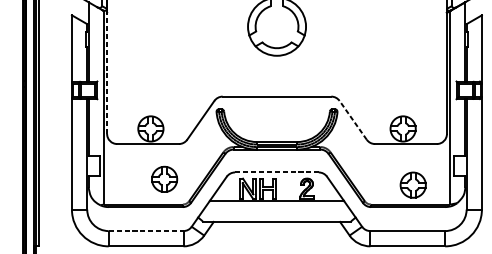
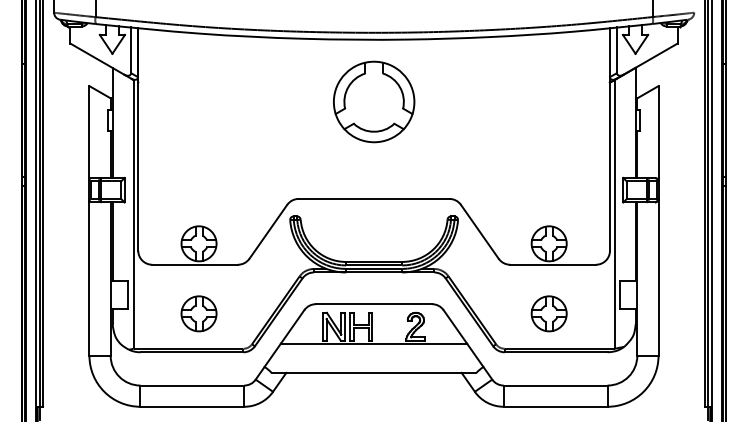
line: (107, 73) -> (138, 166), dashed -> solid
line: (352, 120) -> (479, 231), dashed -> solid
line: (277, 172) -> (374, 304), dashed -> solid
part: (164, 179) -> (198, 313), moved
part: (412, 184) -> (548, 313), moved
line: (146, 231) -> (192, 385), dashed -> solid

